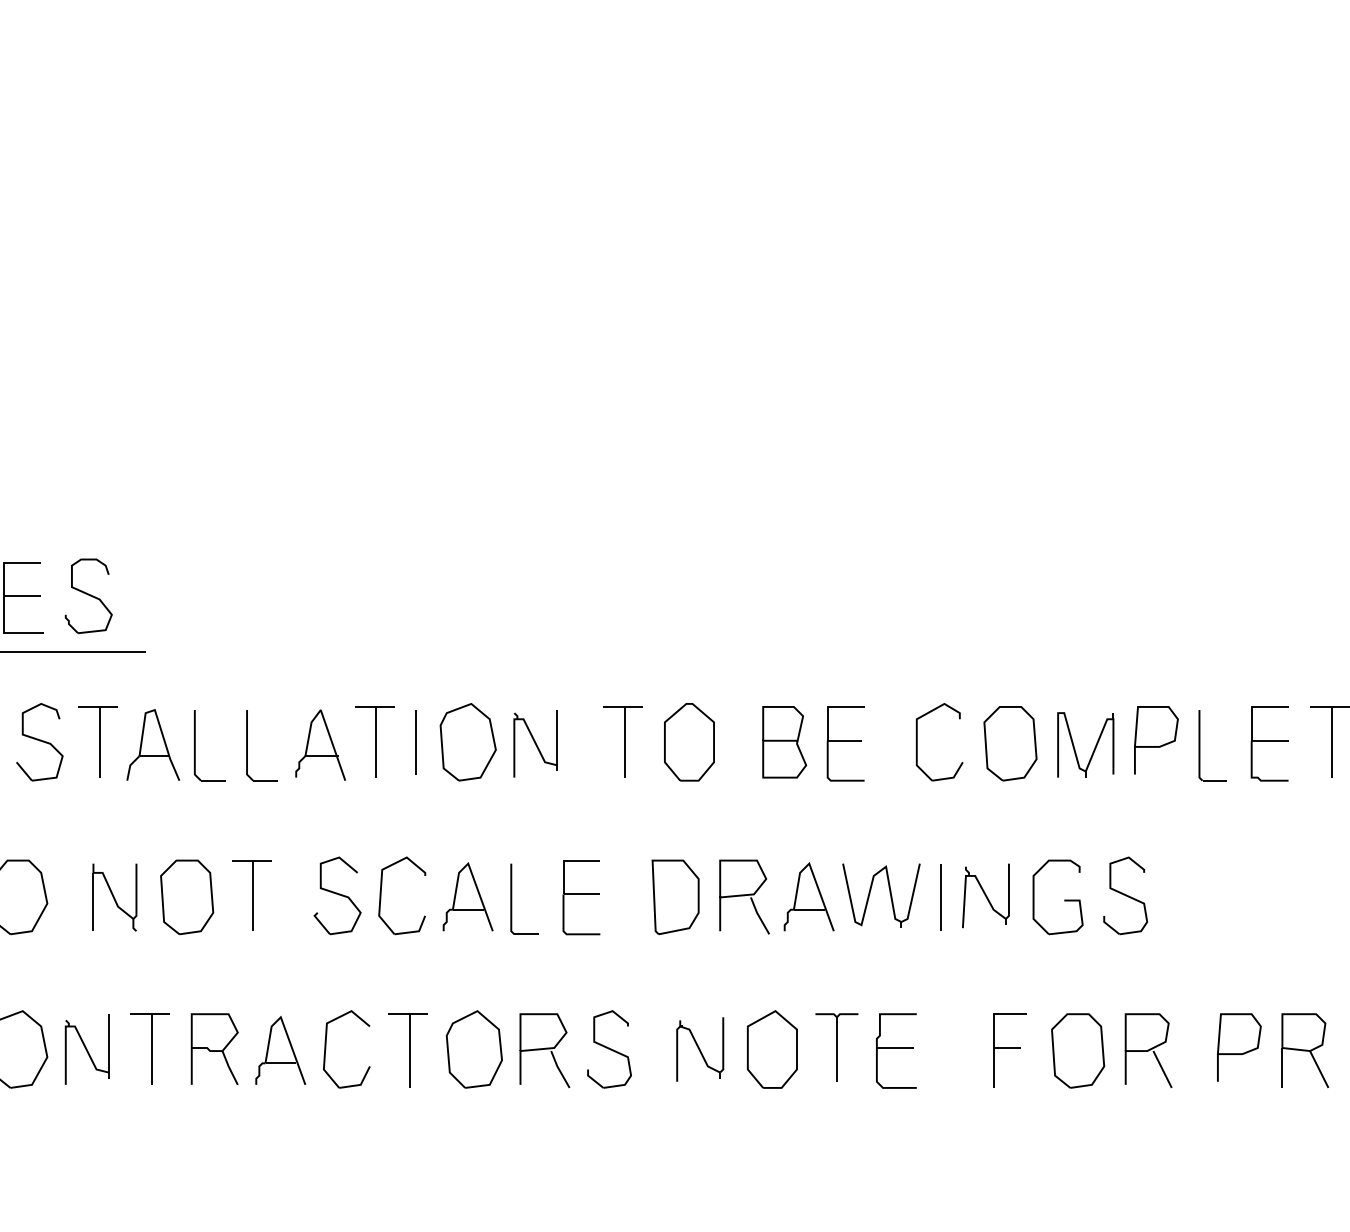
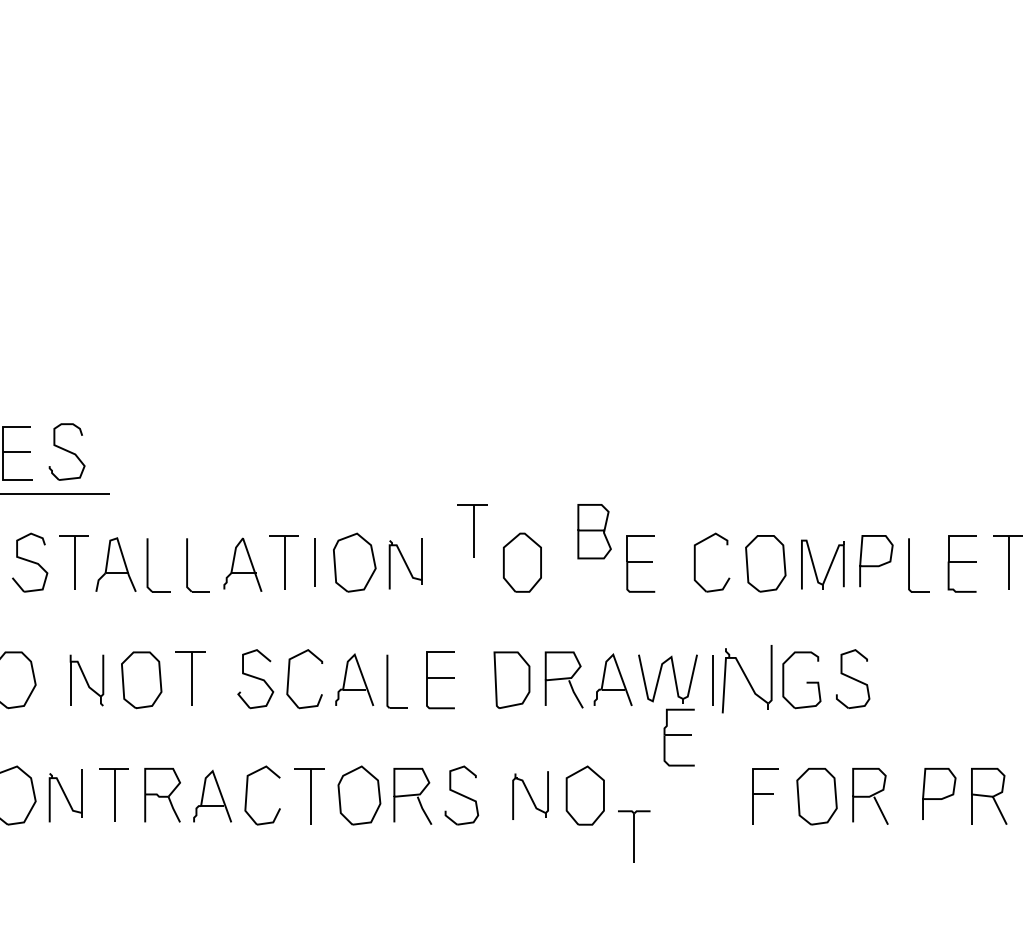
part: (622, 741) -> (471, 531), moved
curve: (784, 741) -> (594, 531), moved
part: (985, 895) -> (746, 678), size x1.4
part: (836, 1047) -> (633, 836), moved
part: (896, 1050) -> (679, 737), moved

